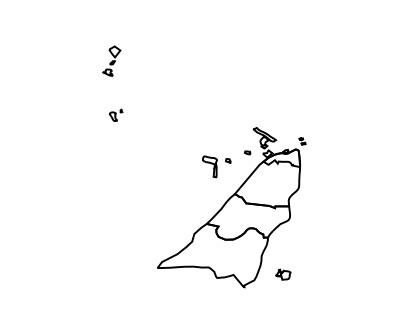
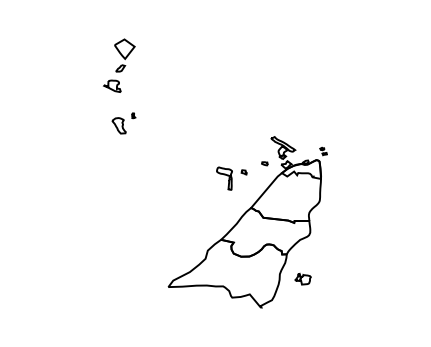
part: (111, 60) -> (119, 64), size x1.67
part: (115, 115) -> (123, 123), size x1.67
part: (283, 274) -> (303, 278), moved

